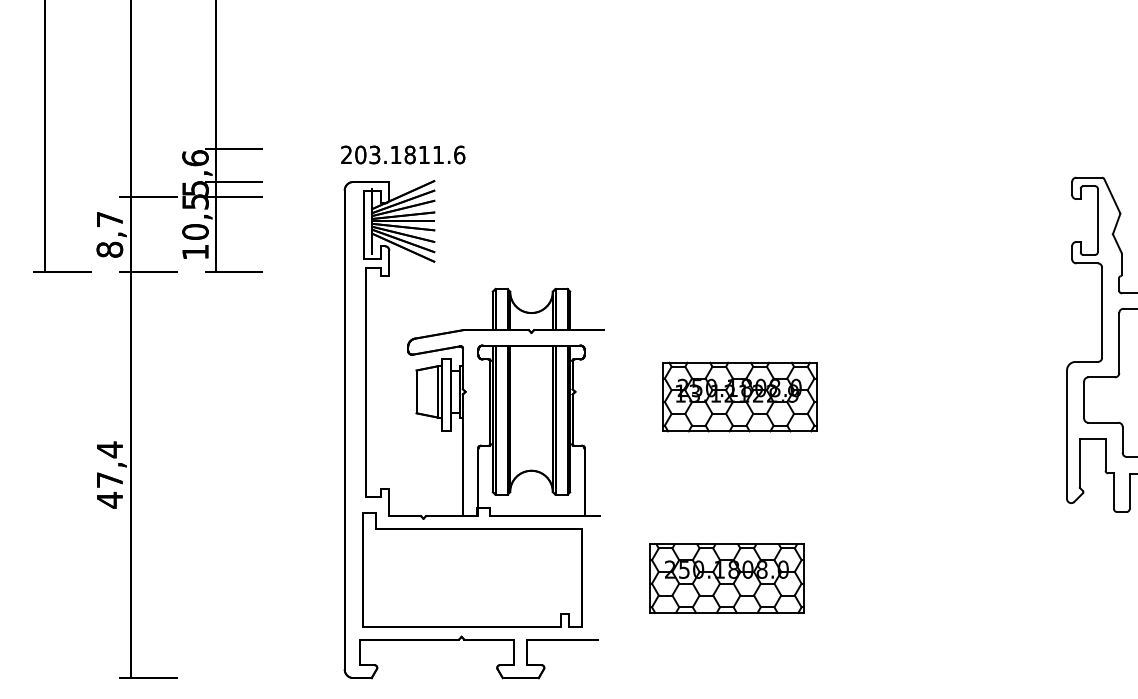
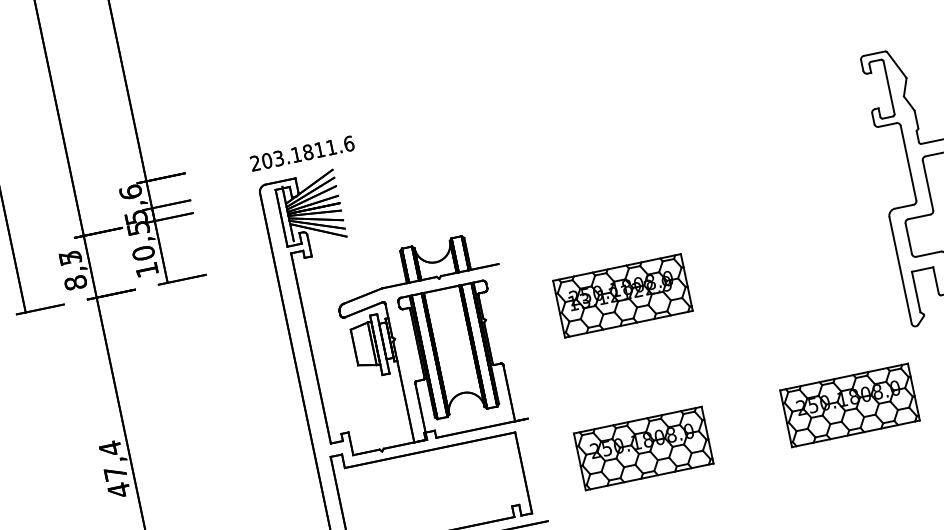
text: (110, 219) -> (71, 257), 8,7 -> 8,5
part: (975, 578) -> (849, 405), added

